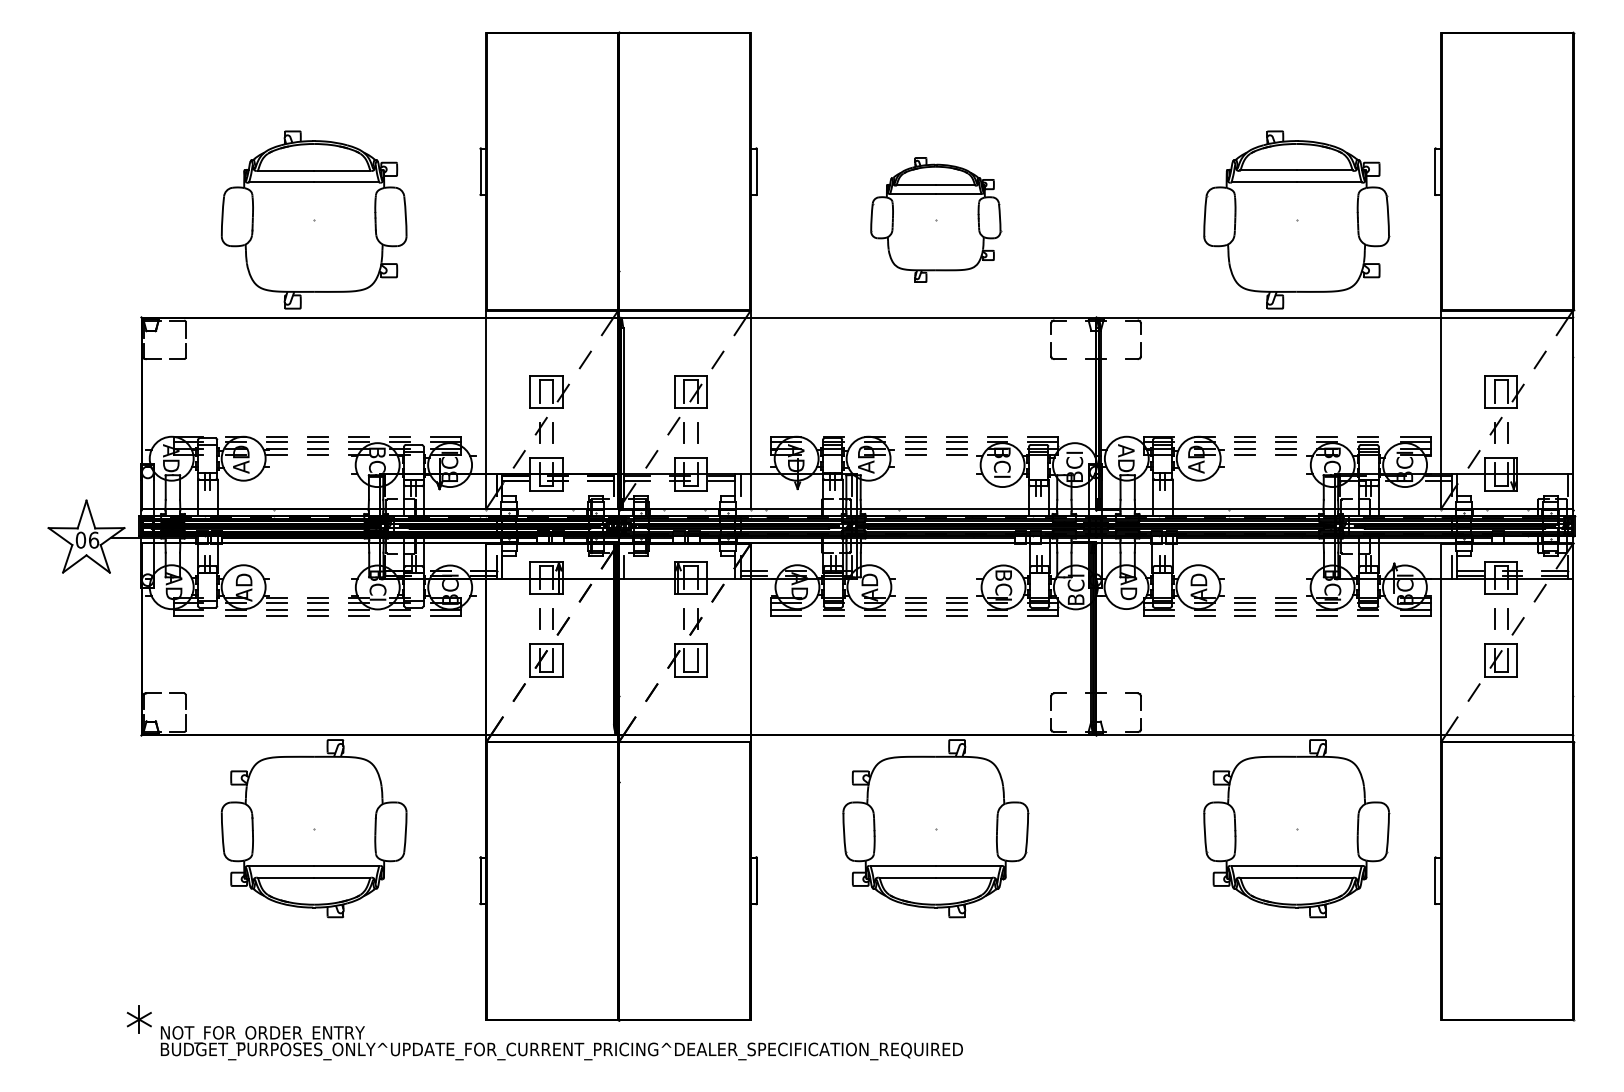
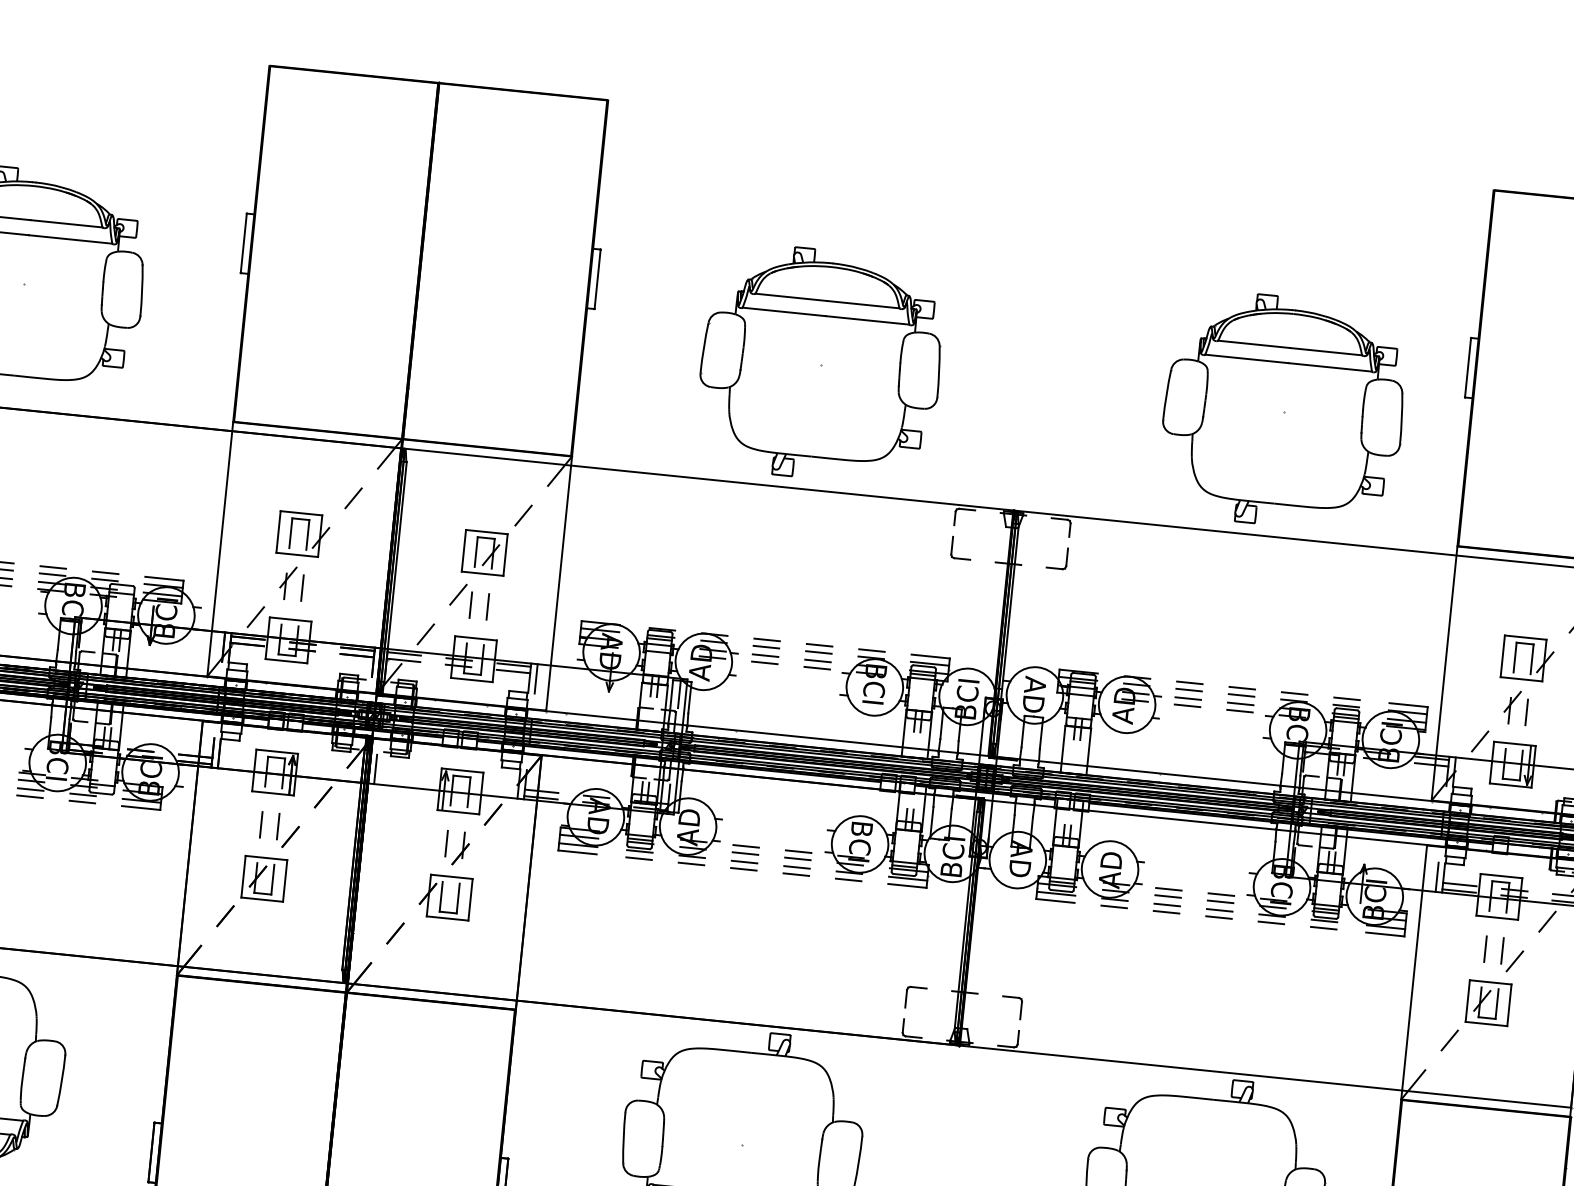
part: (935, 219) -> (820, 363), size x1.43

